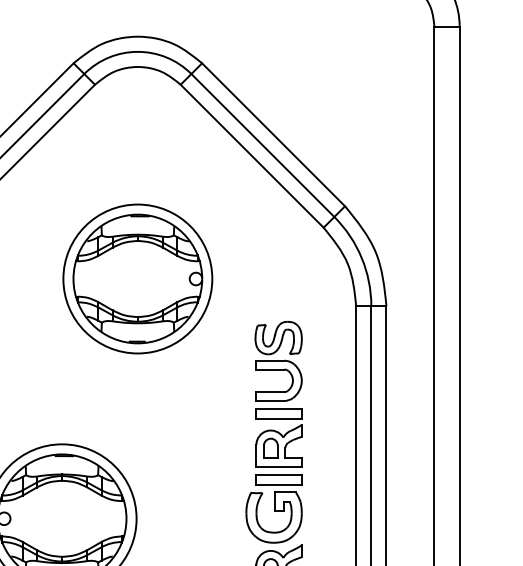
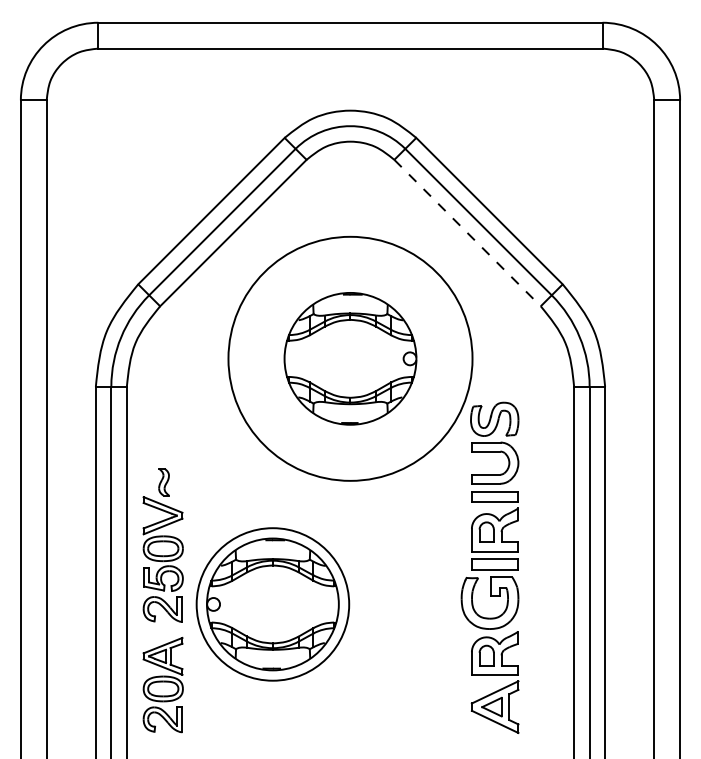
line: (252, 156) -> (467, 233), solid -> dashed
circle: (137, 278) -> (350, 358), size x1.6

